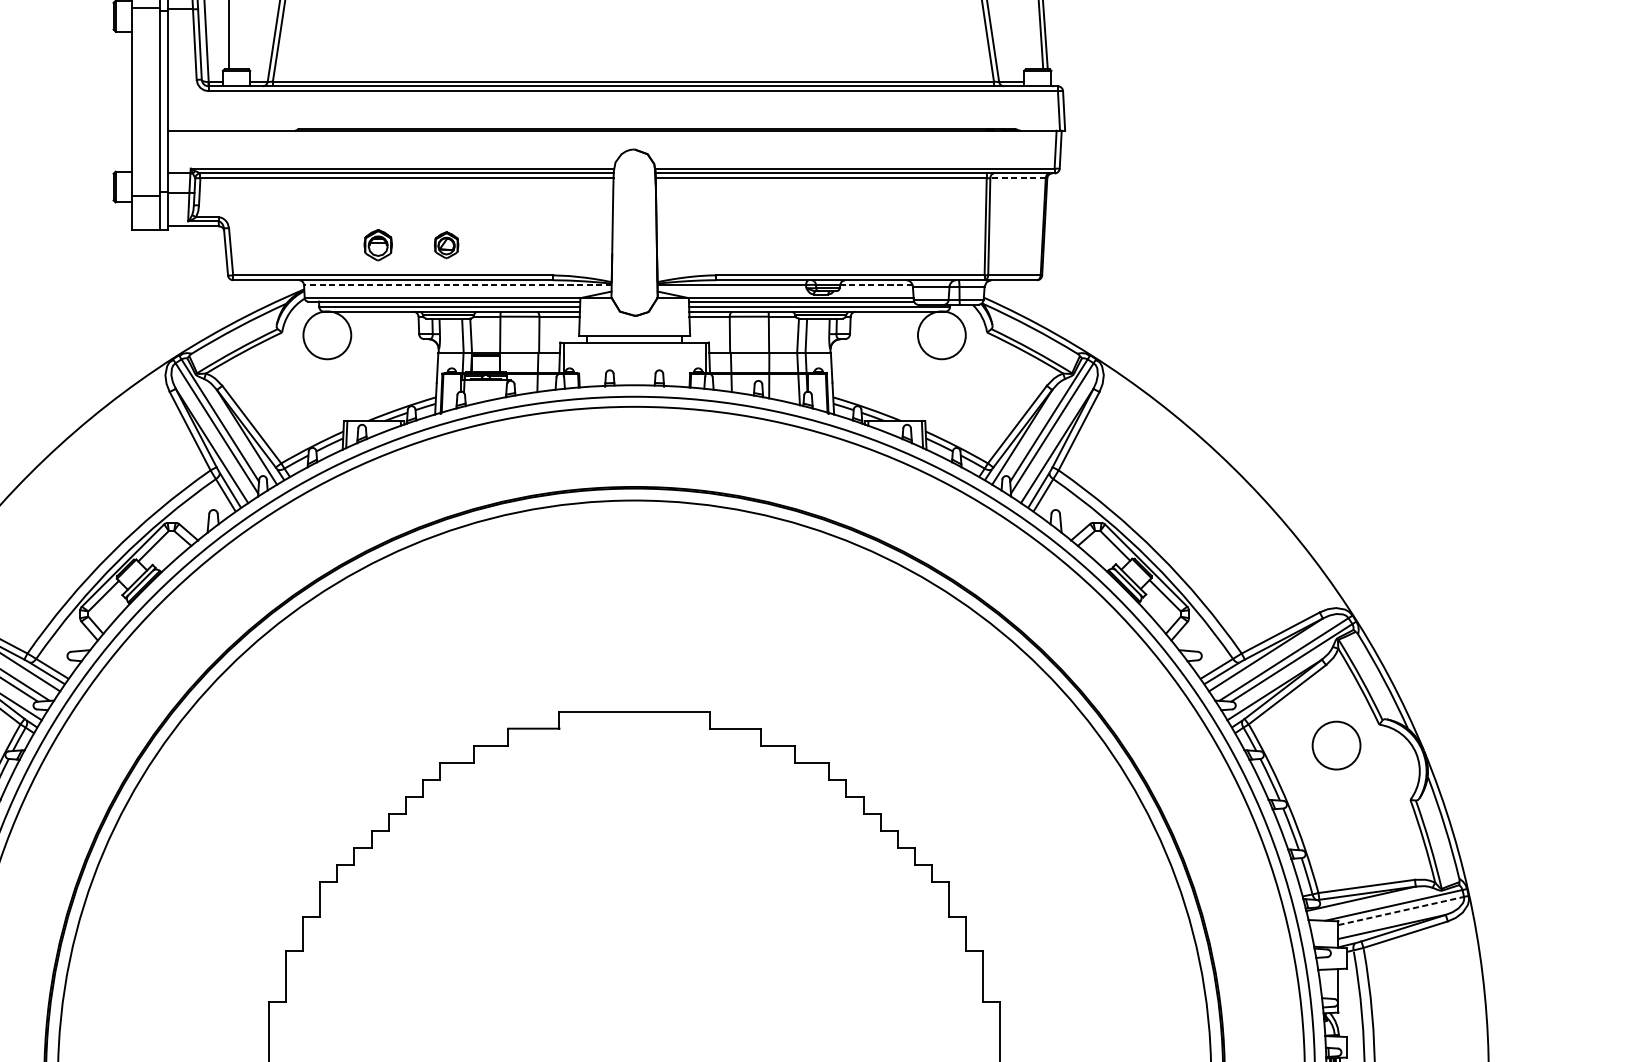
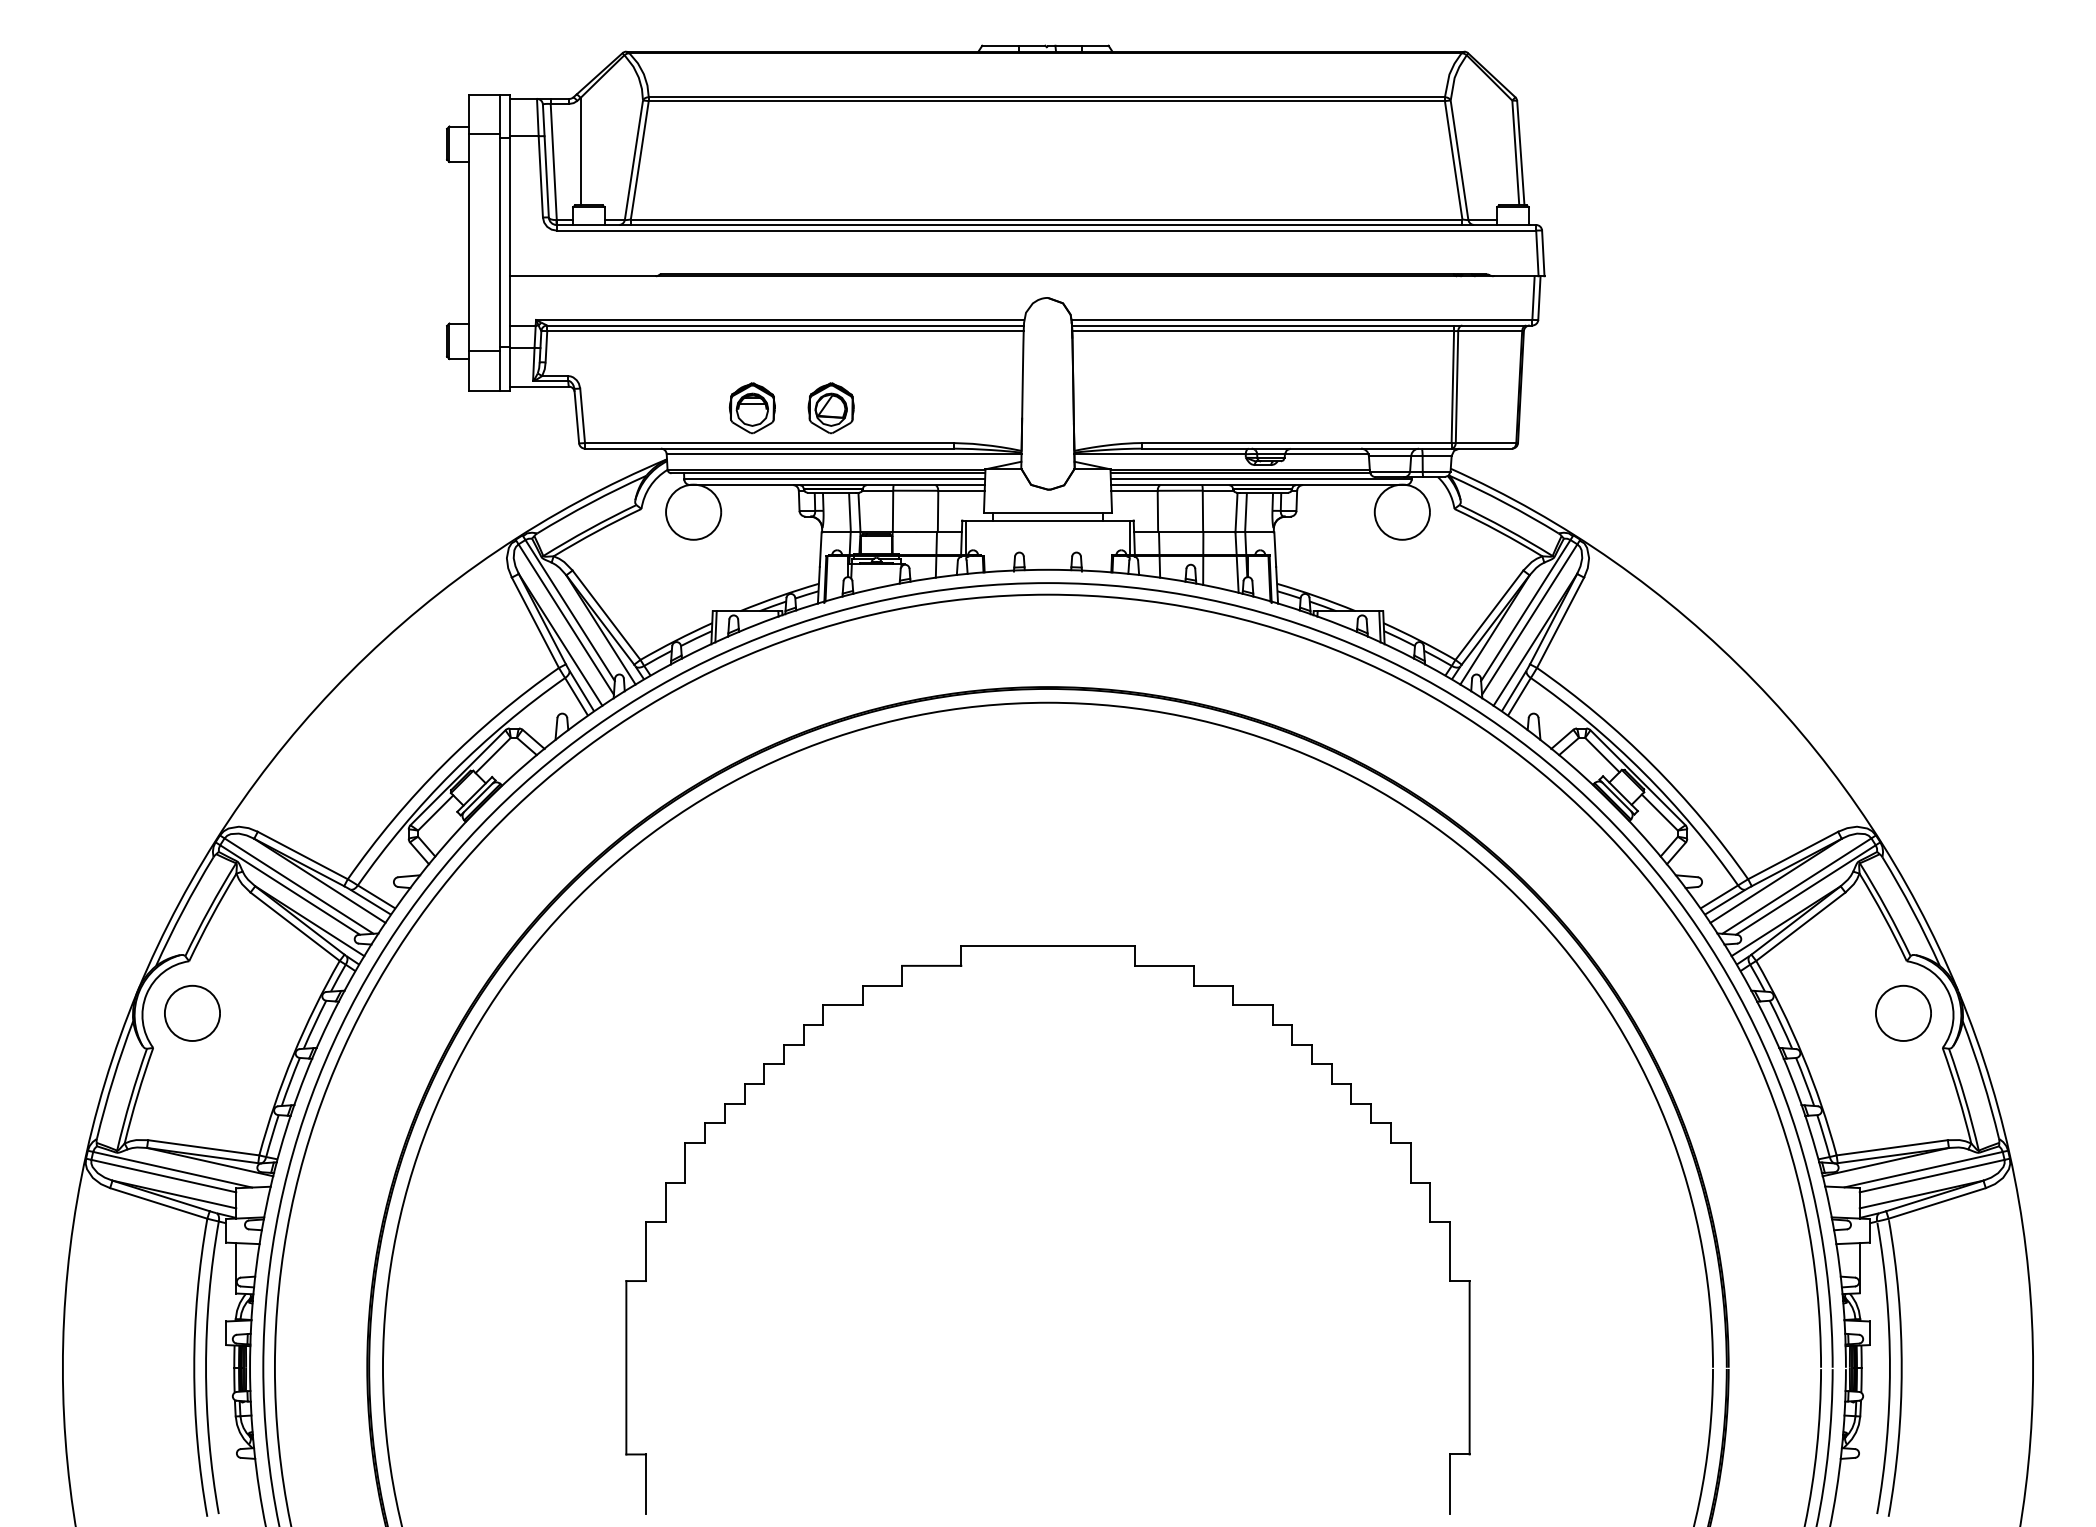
line: (1018, 178) -> (1490, 331), dashed -> solid
part: (377, 245) -> (751, 408), size x1.43
part: (446, 245) -> (830, 408), size x1.67
line: (457, 285) -> (843, 454), dashed -> solid
line: (876, 285) -> (1326, 454), dashed -> solid
part: (1336, 744) -> (1903, 1012), moved
line: (1401, 911) -> (1932, 1176), dashed -> solid

